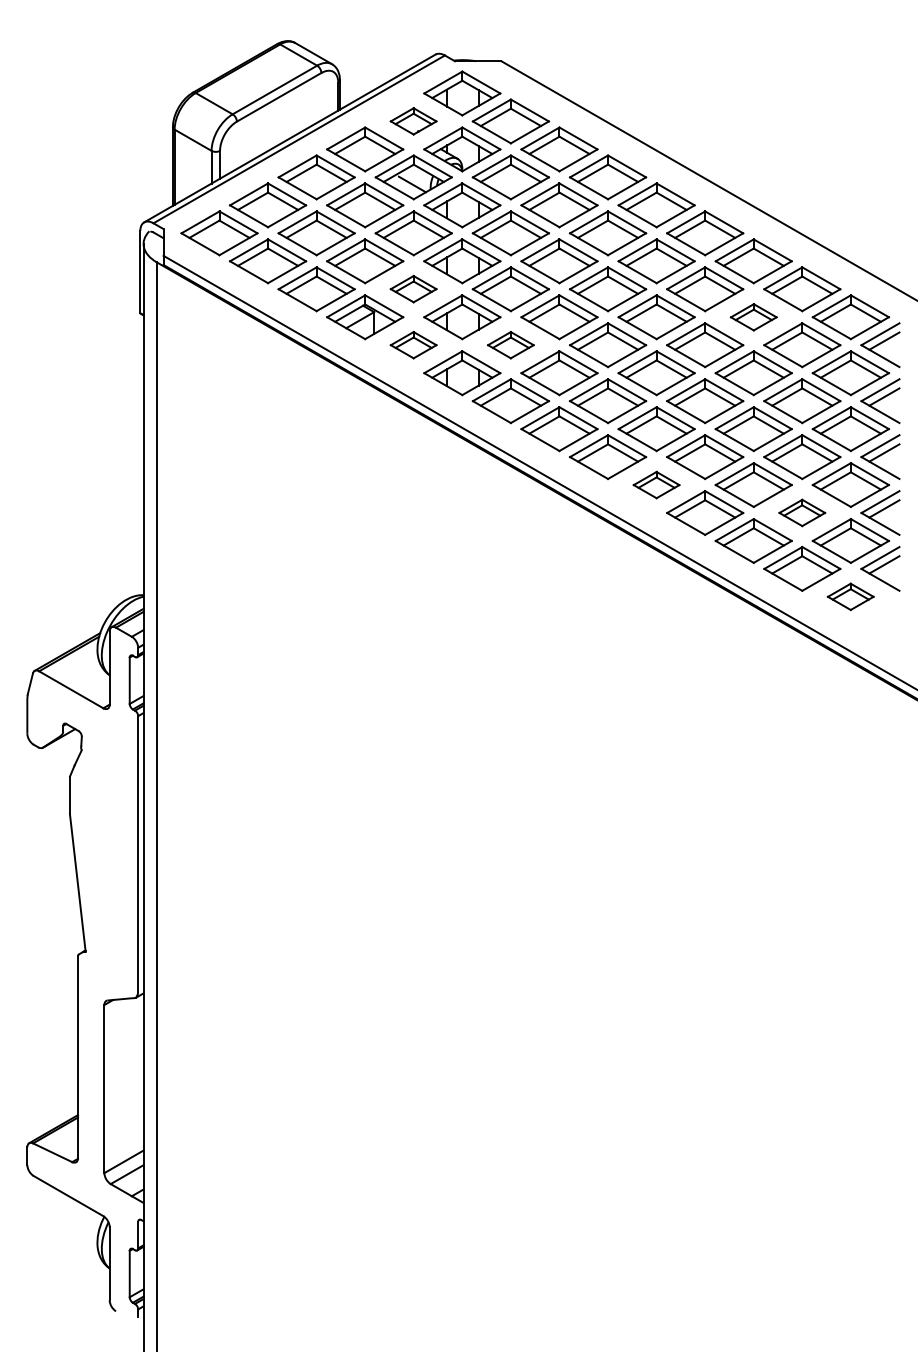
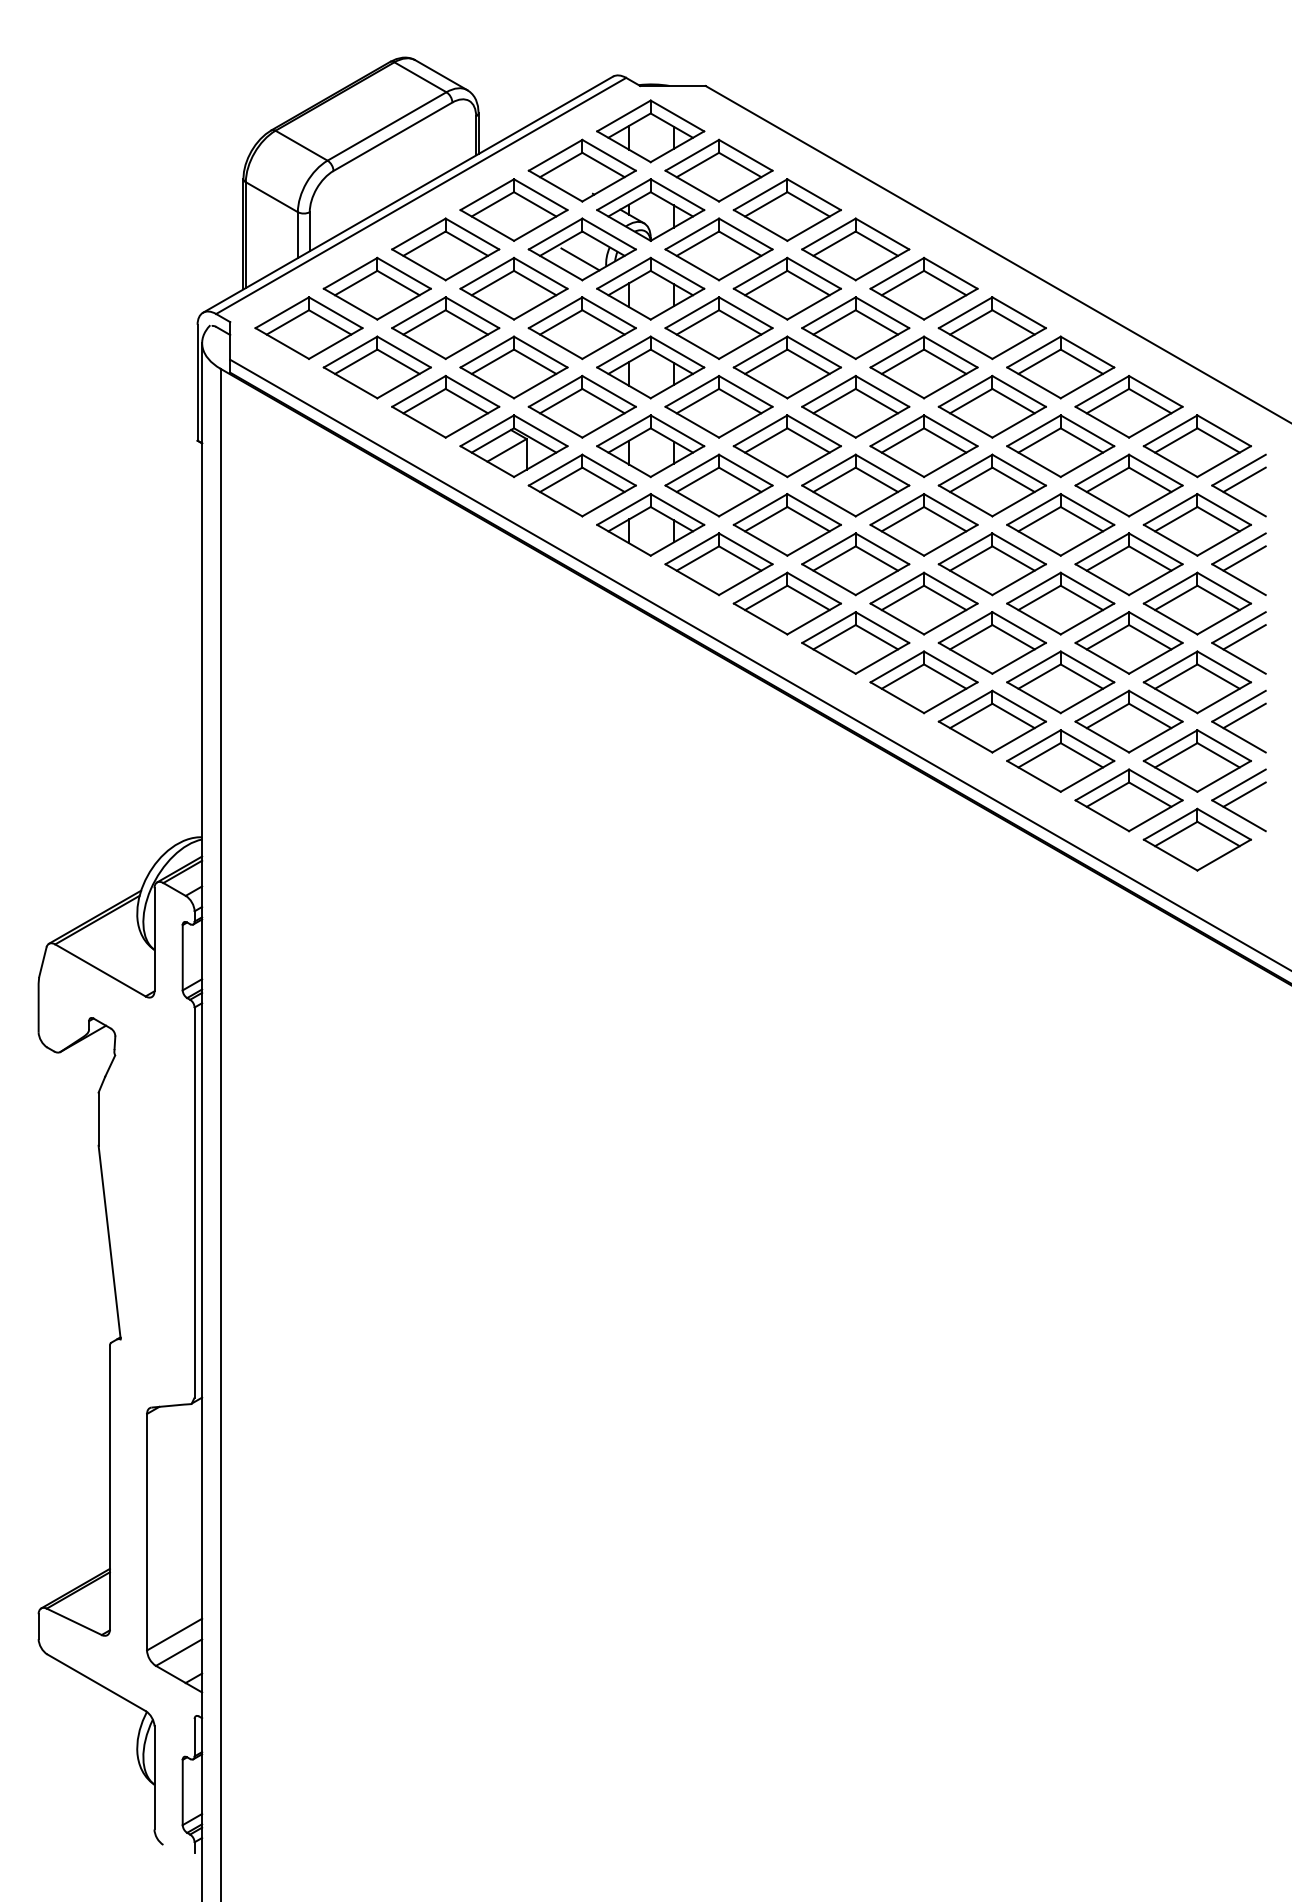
part: (413, 121) -> (581, 170), size x1.67
part: (413, 289) -> (581, 406), size x1.67
part: (753, 317) -> (1060, 446), size x1.67
part: (413, 345) -> (581, 485), size x1.67
part: (510, 345) -> (718, 485), size x1.67
part: (656, 485) -> (923, 682), size x1.67
part: (801, 512) -> (1128, 721), size x1.67
part: (850, 596) -> (1196, 839), size x1.67

